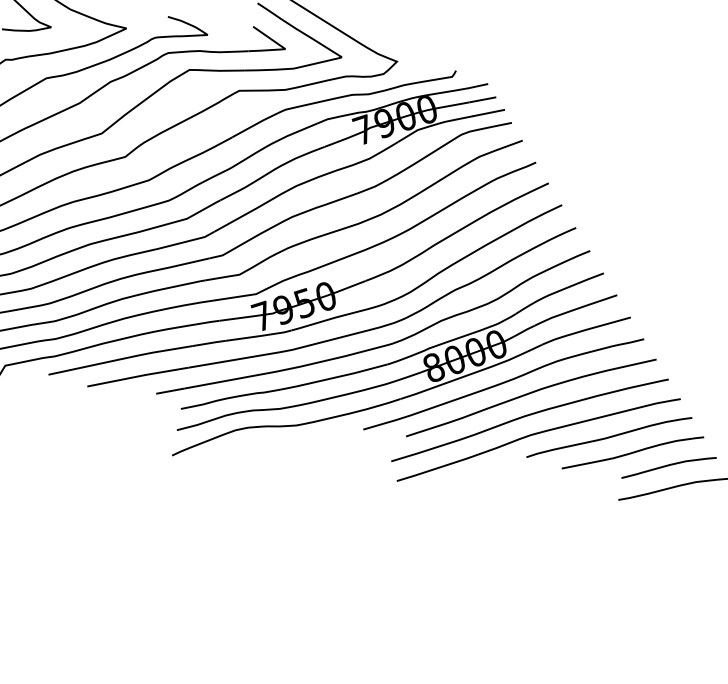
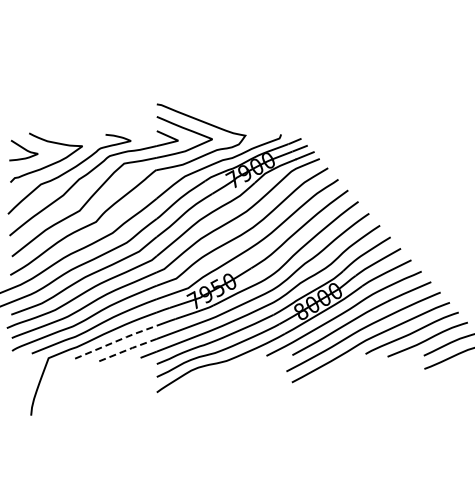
line: (123, 358) -> (117, 340), solid -> dashed
line: (138, 376) -> (128, 349), solid -> dashed

